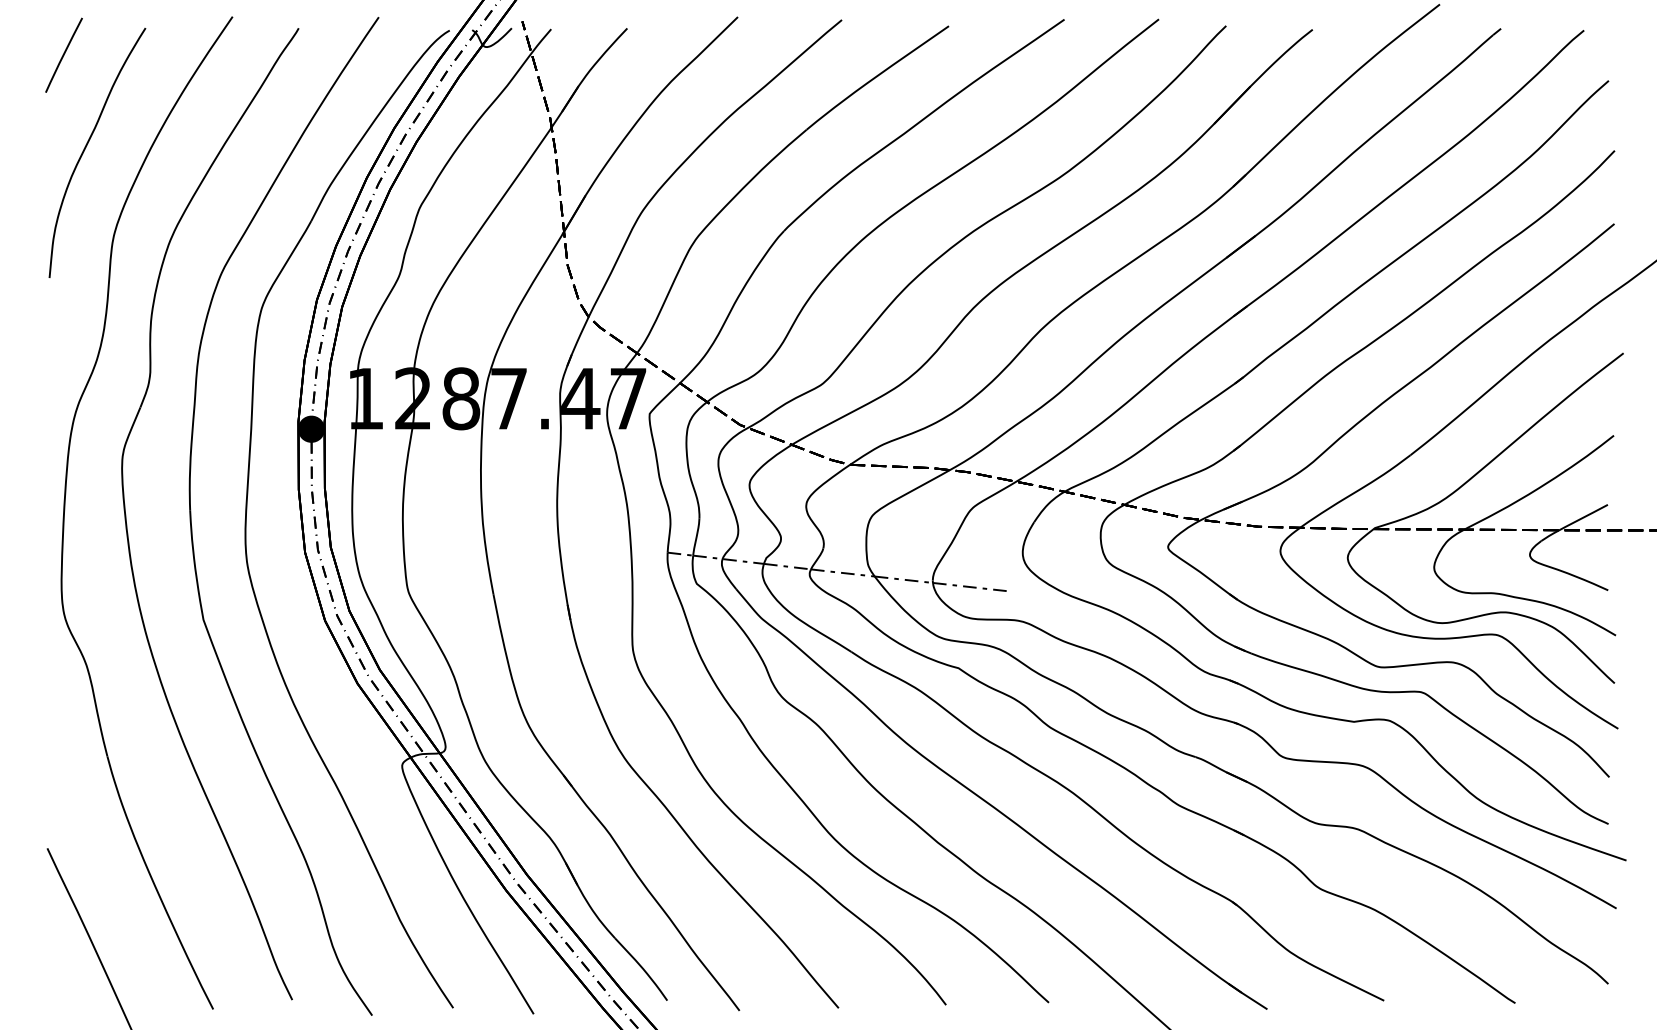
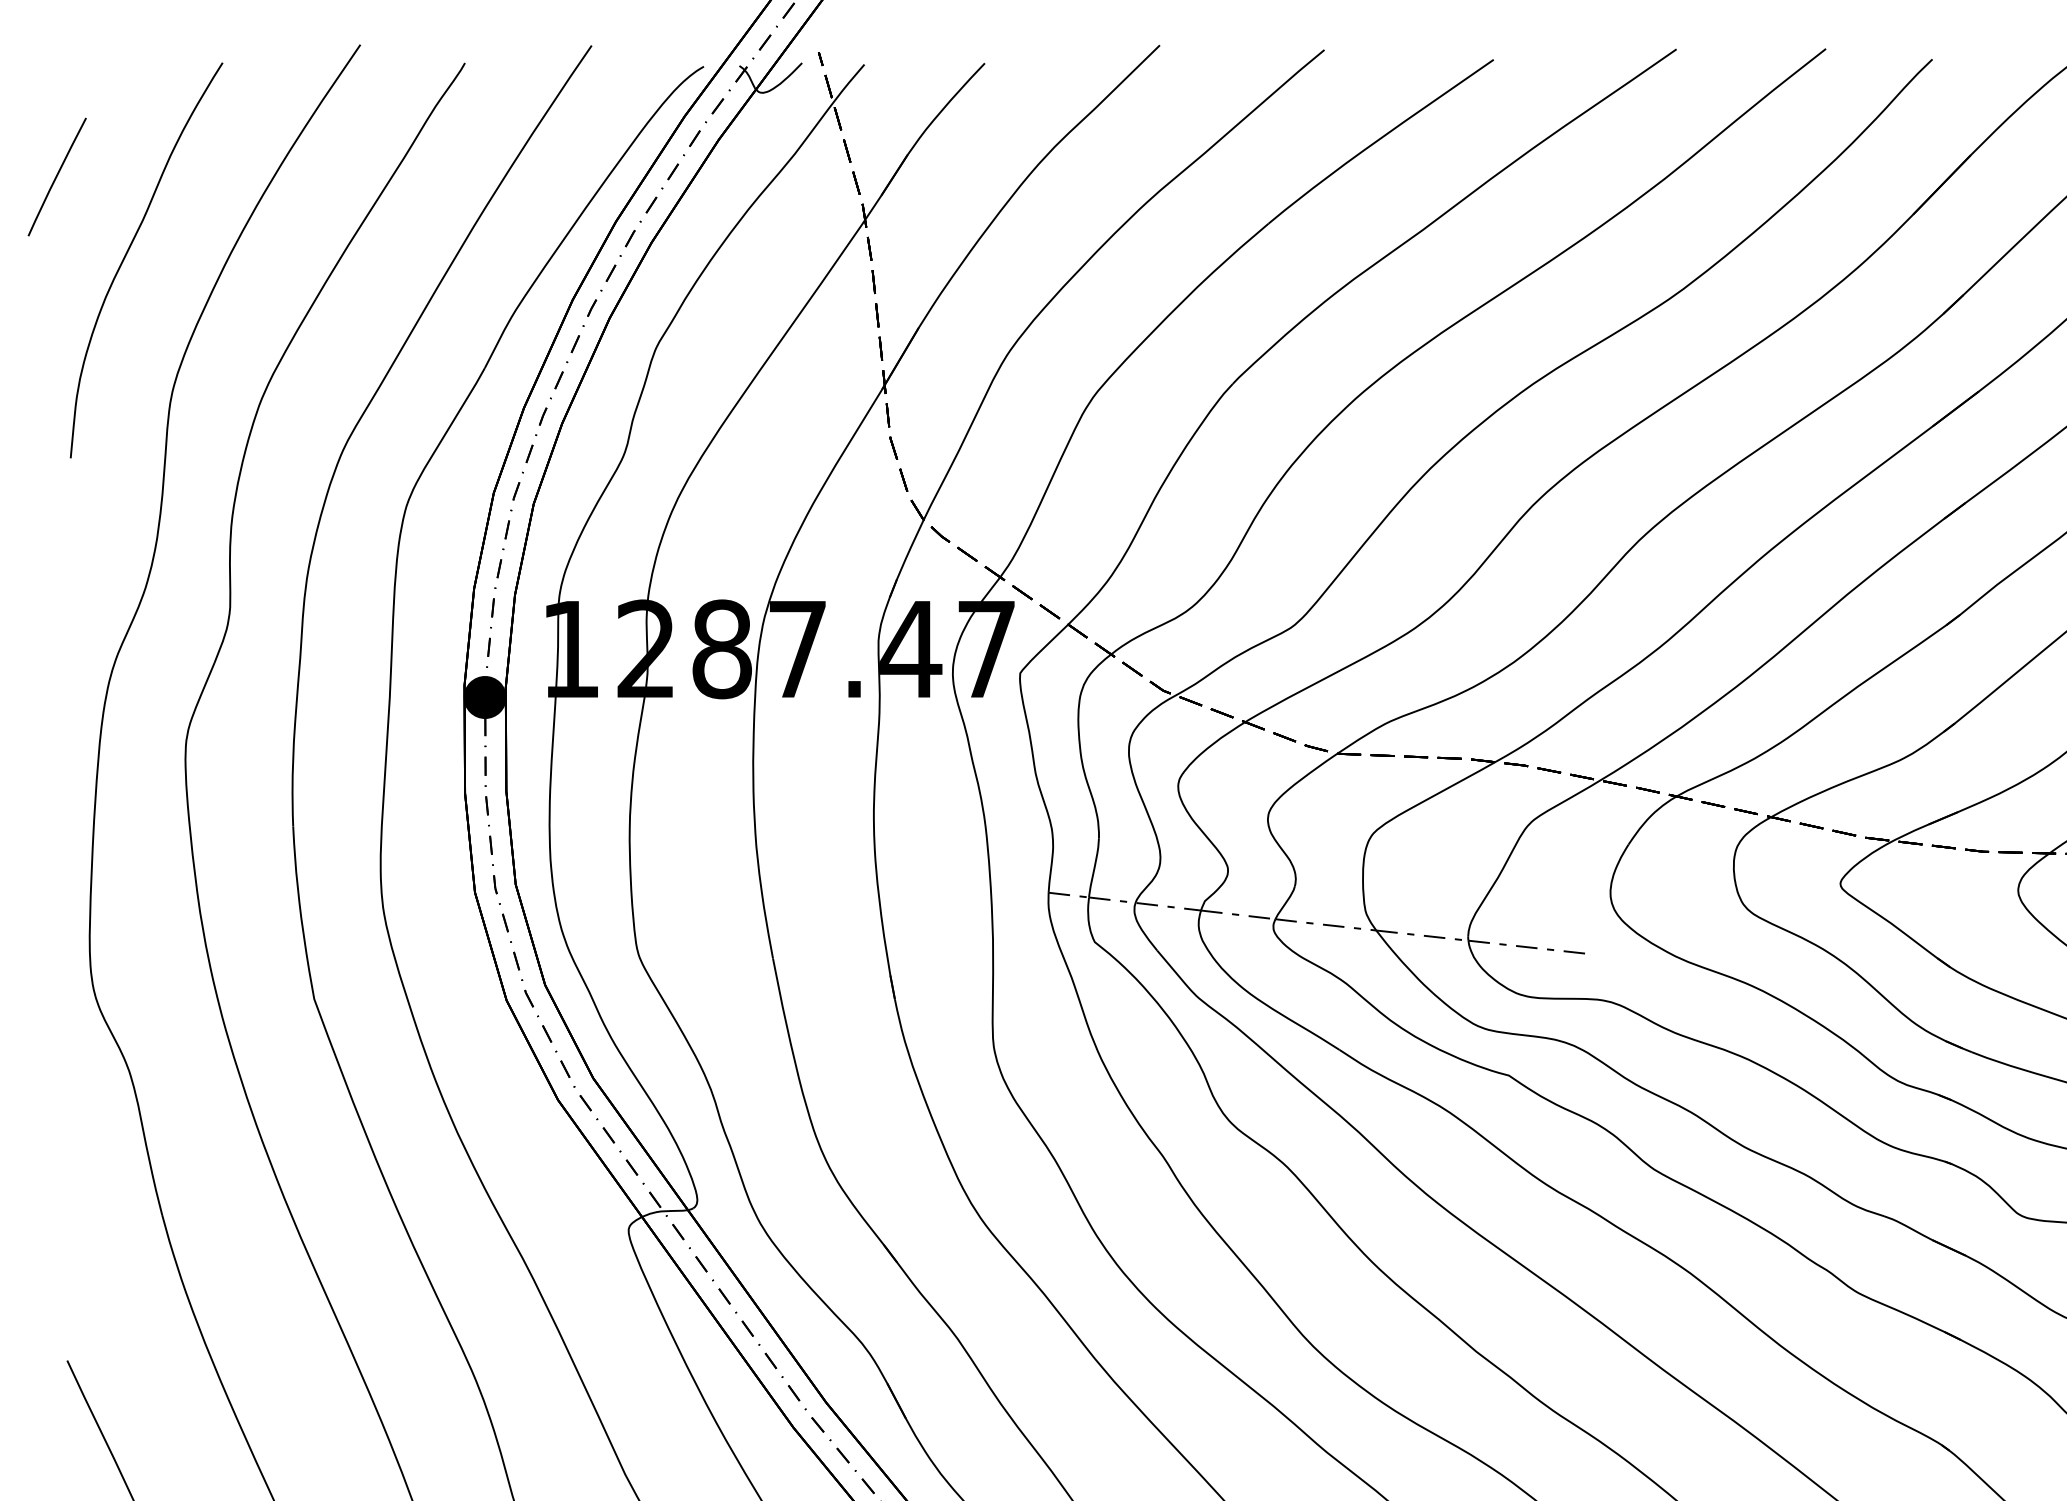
line: (63, 54) -> (56, 175), moved

